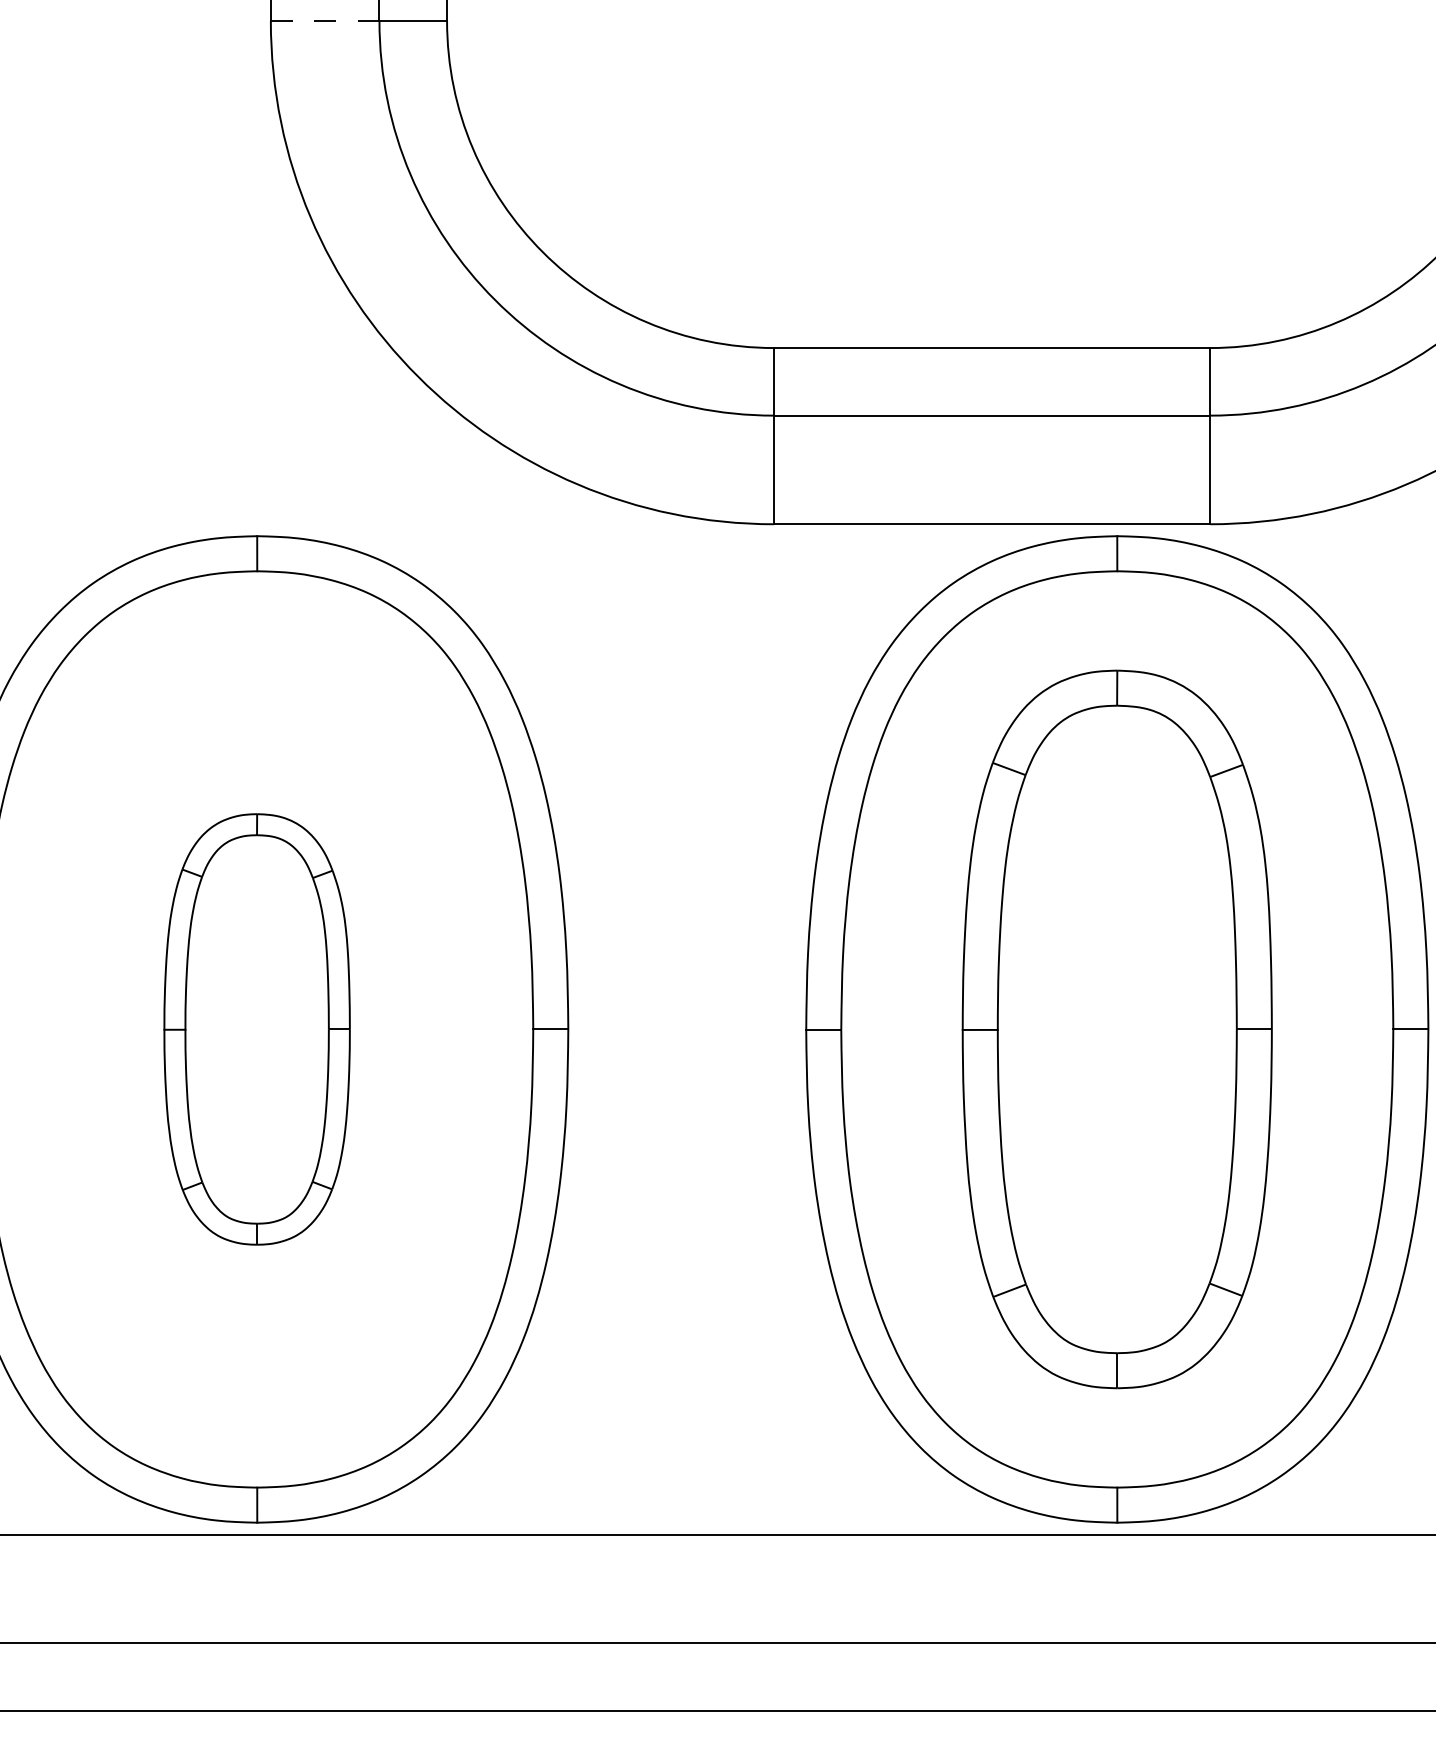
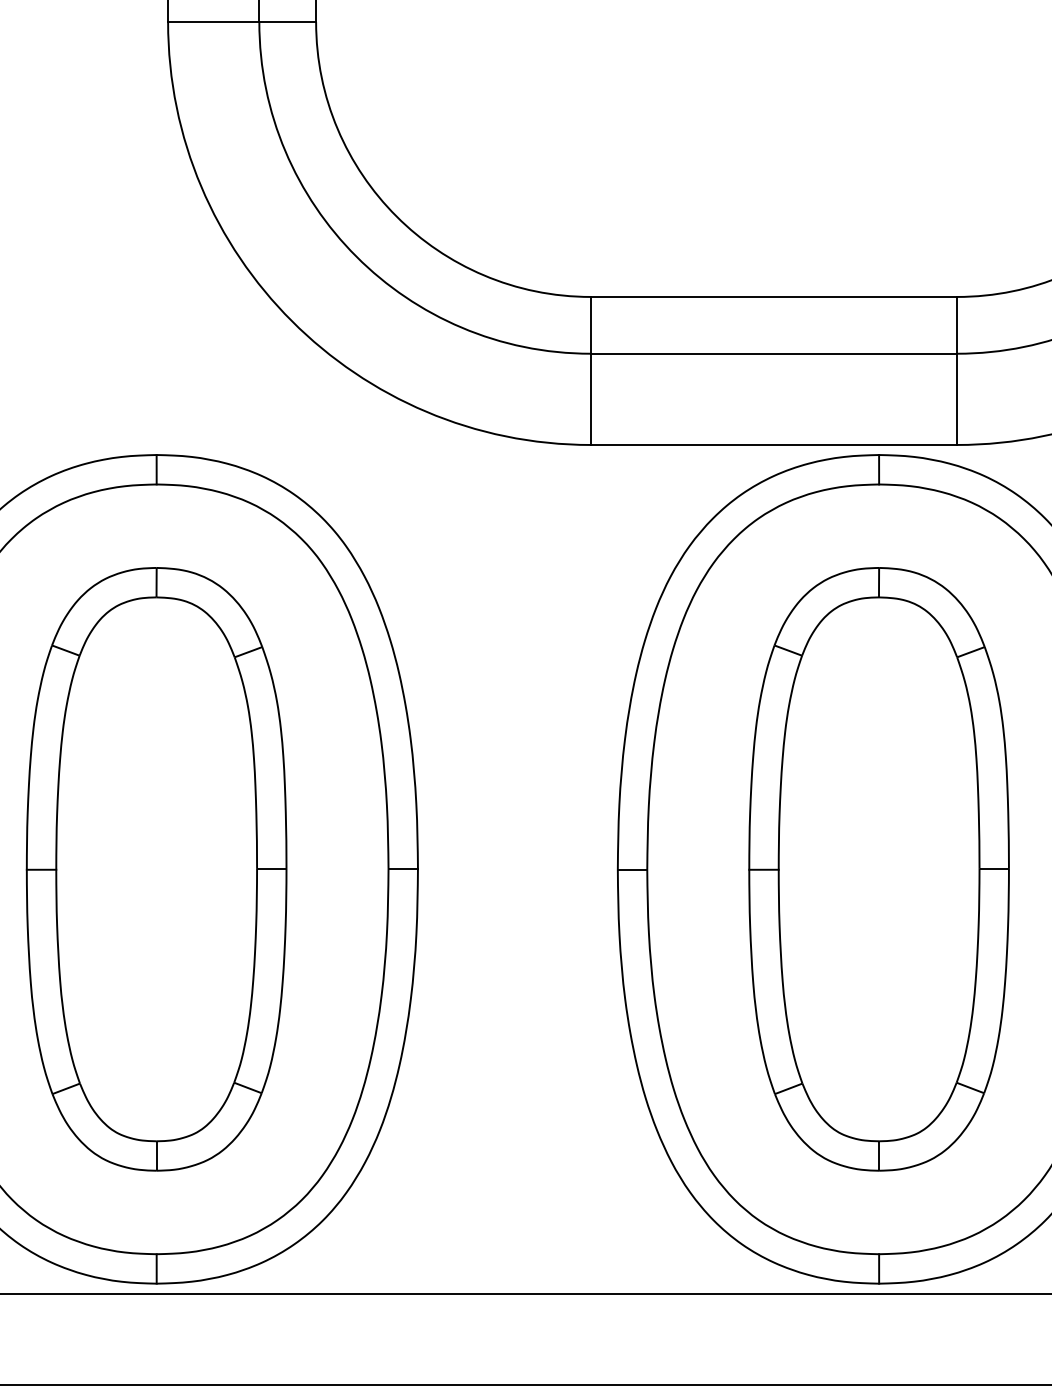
line: (325, 20) -> (214, 21), dashed -> solid
part: (256, 1029) -> (156, 869), size x1.67

